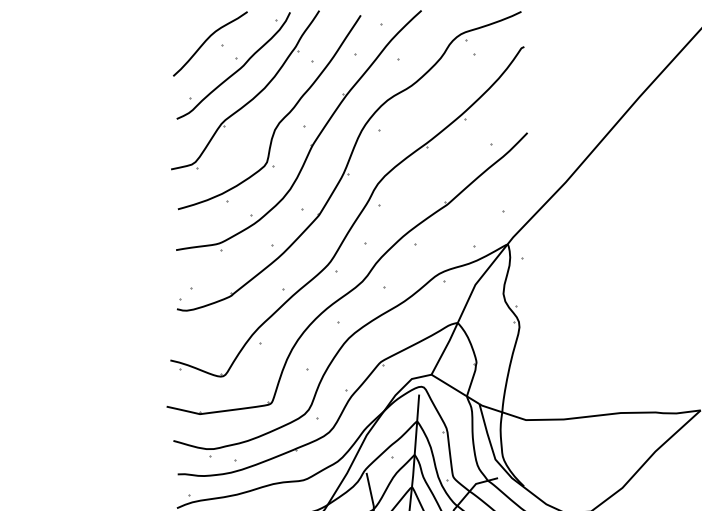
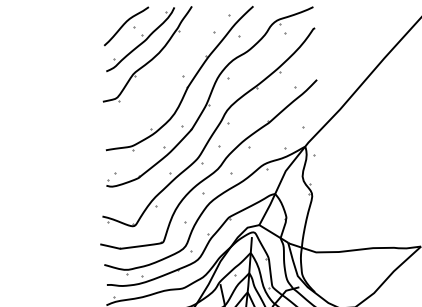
part: (278, 120) -> (167, 72), removed

